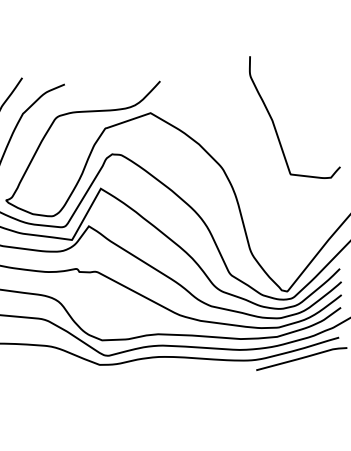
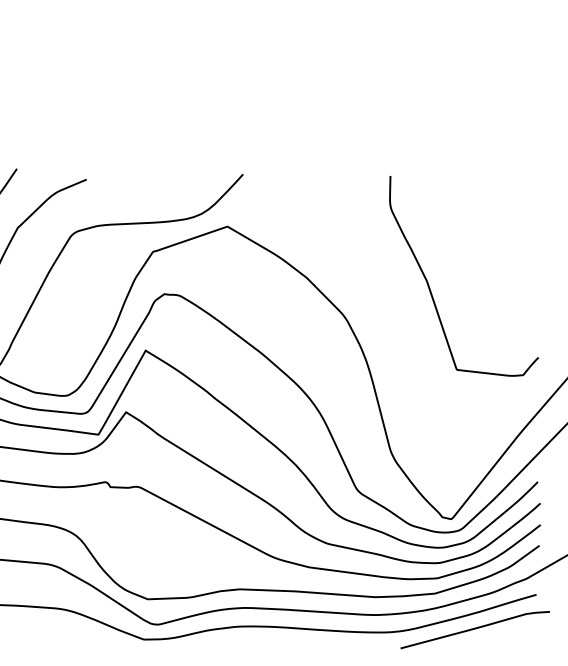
curve: (274, 123) -> (430, 286), moved

